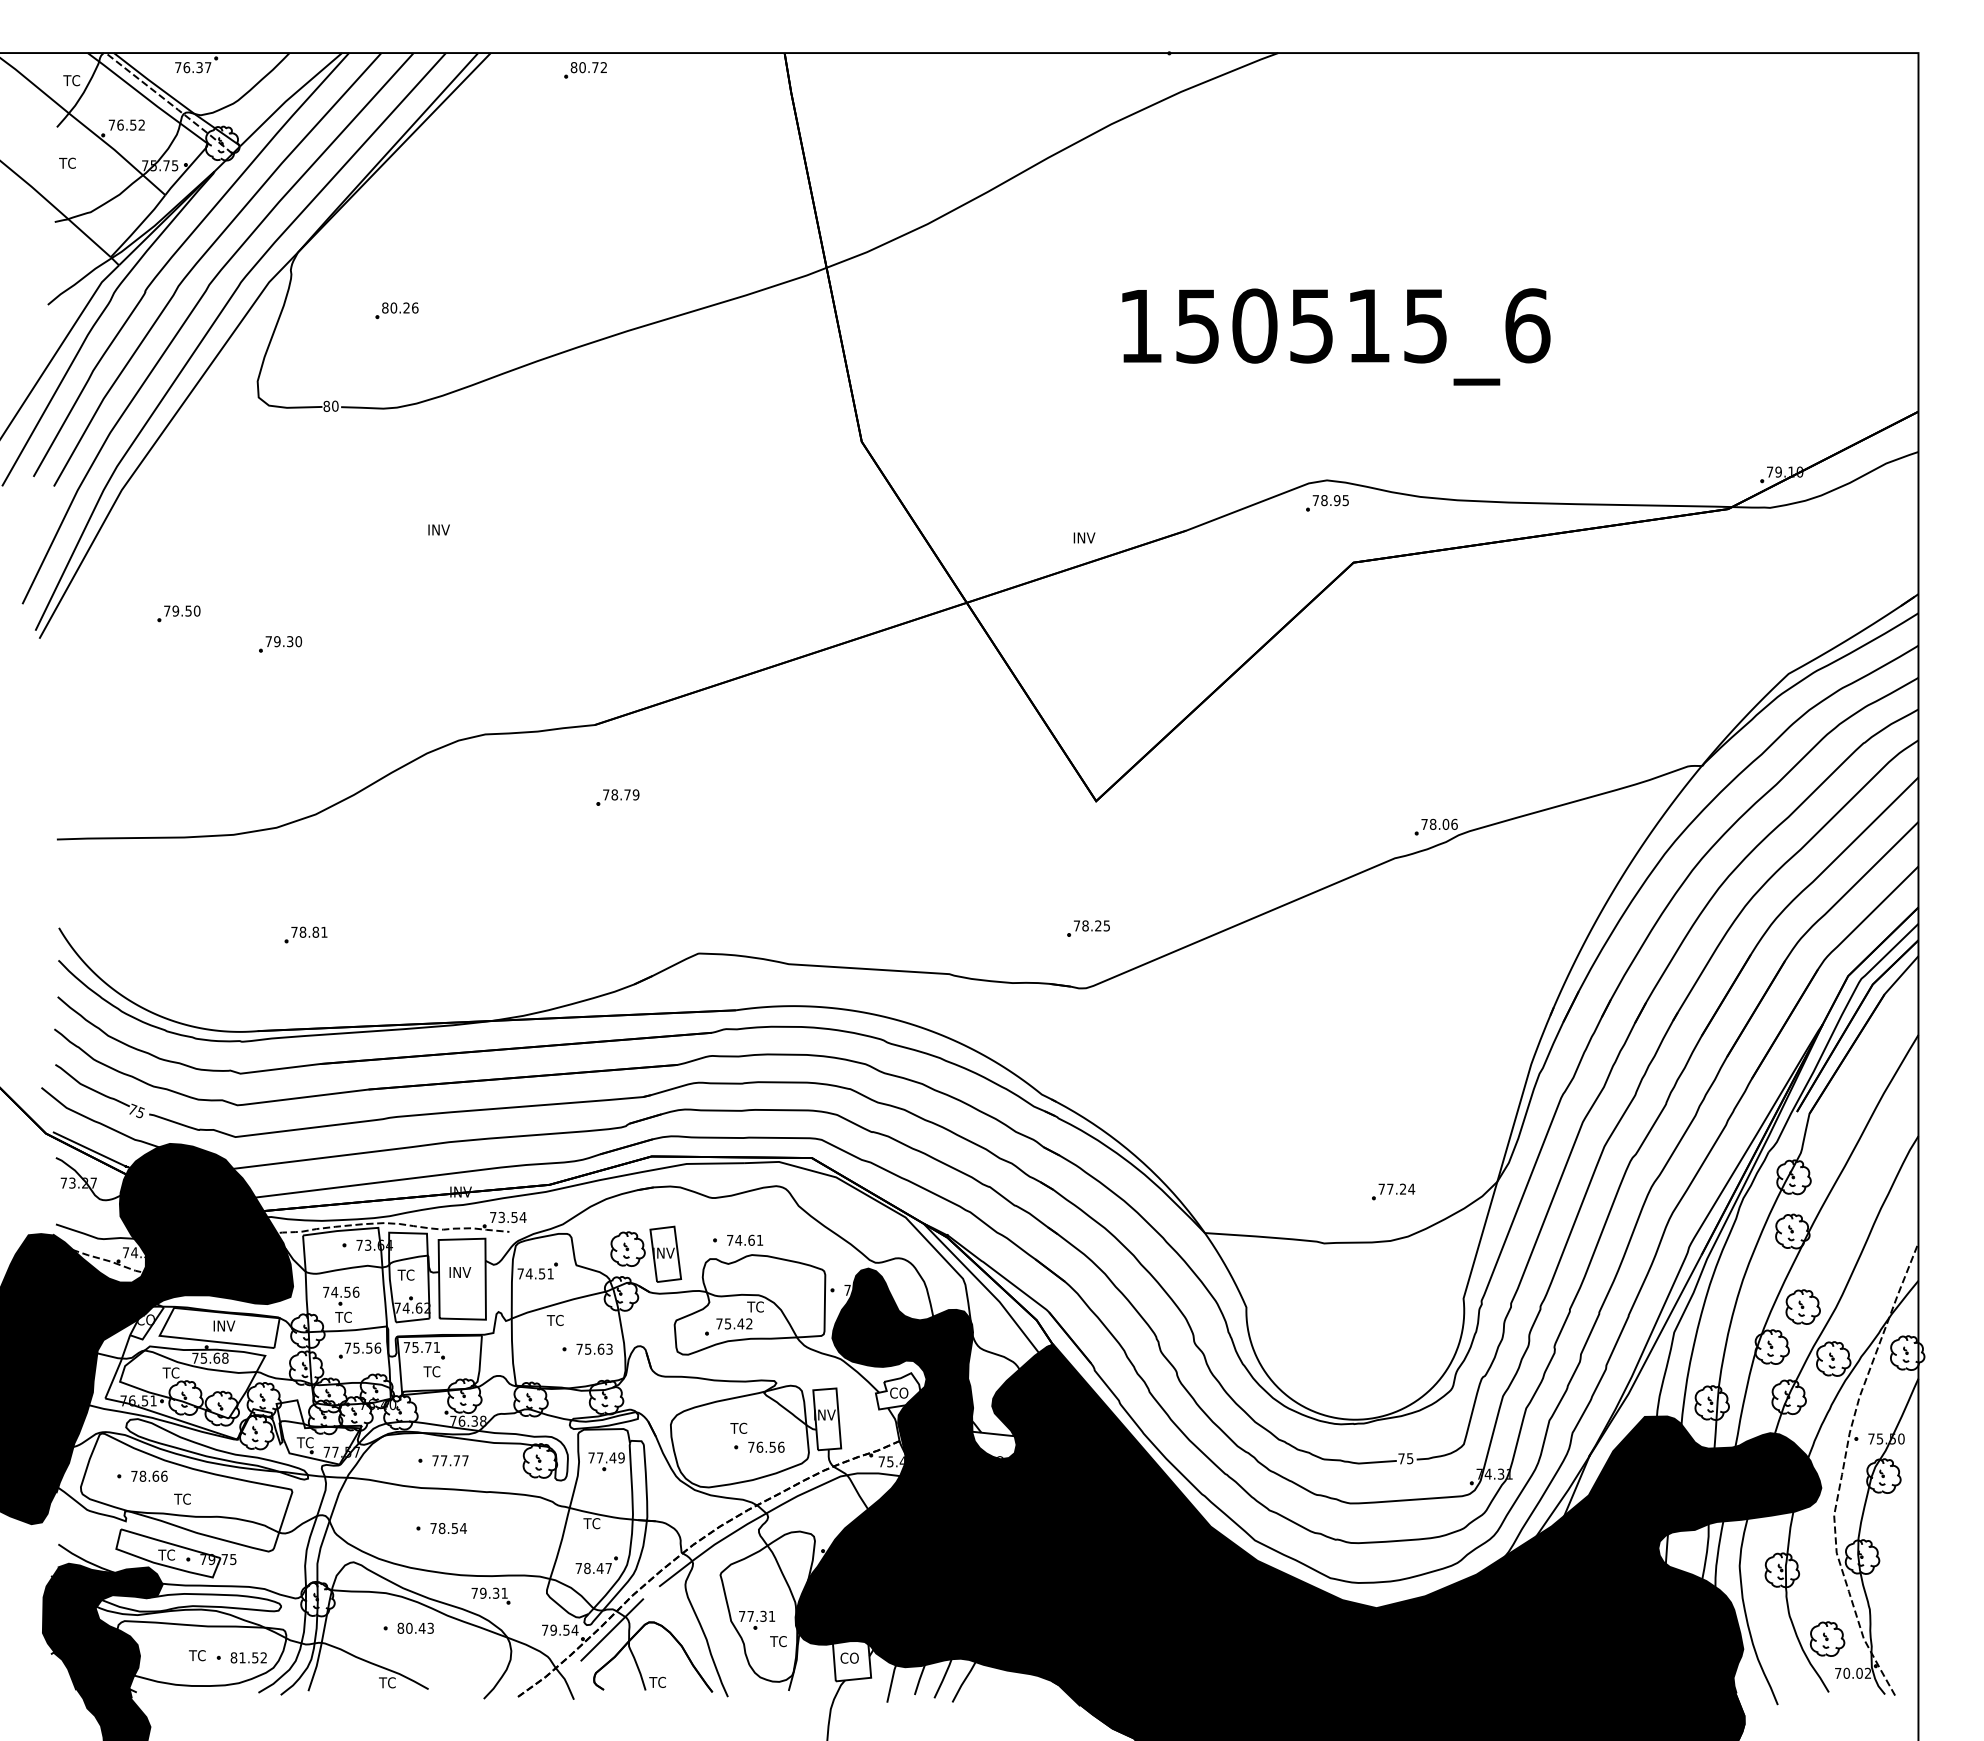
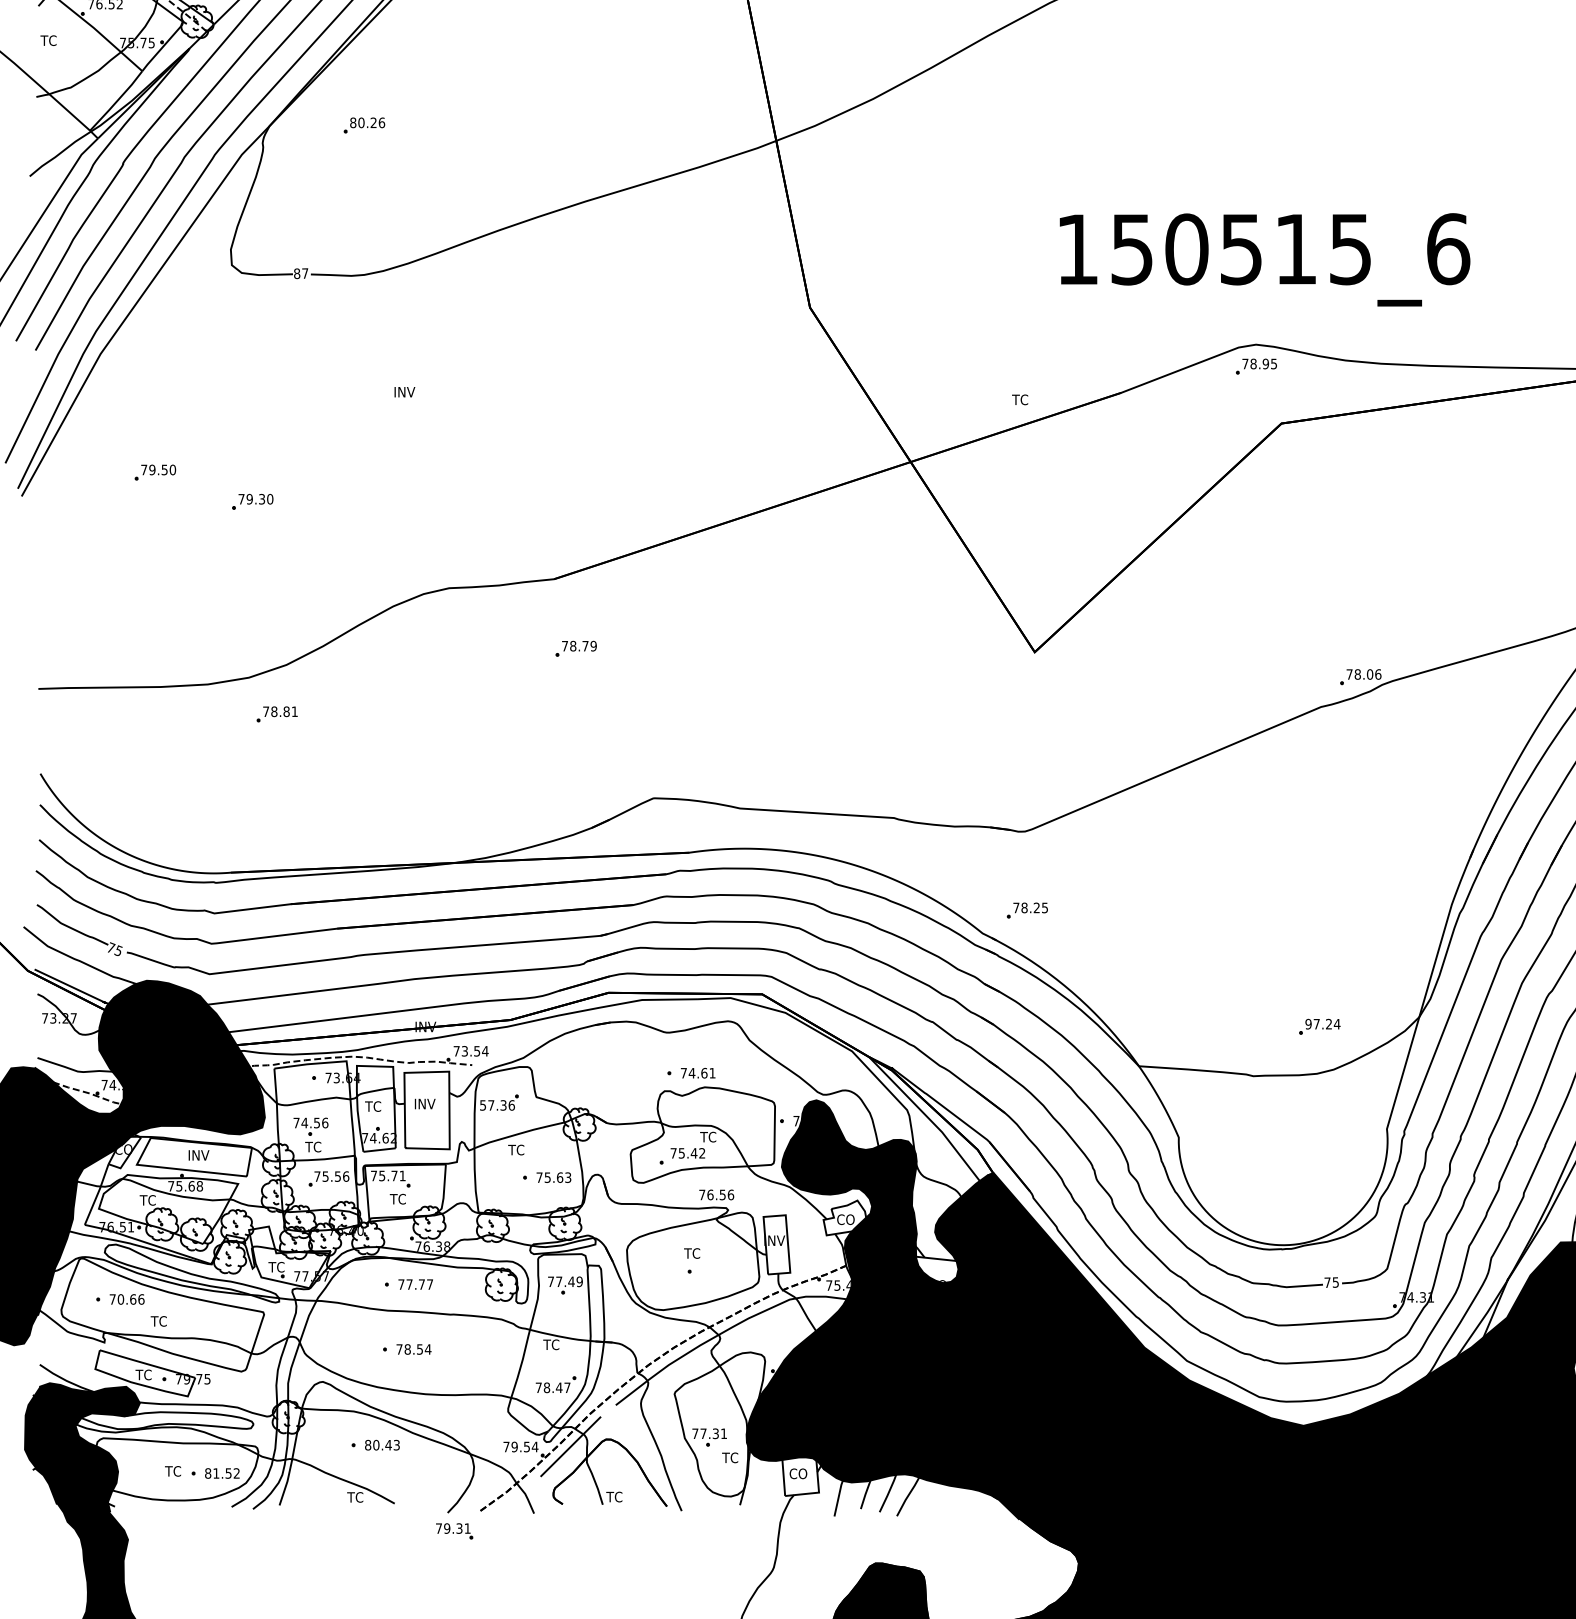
part: (396, 310) -> (363, 125), moved
text: (1336, 336) -> (1265, 259), moved
text: (335, 405) -> (305, 272), 80 -> 87
text: (1083, 537) -> (1022, 399), INV -> TC
part: (1088, 928) -> (1027, 910), moved
part: (305, 934) -> (276, 713), moved
text: (1381, 1188) -> (1308, 1023), 77.24 -> 97.24
part: (646, 1253) -> (603, 1085), removed
text: (535, 1273) -> (497, 1105), 74.51 -> 57.36
text: (766, 1446) -> (716, 1194), moved
text: (142, 1476) -> (120, 1299), 78.66 -> 70.66
part: (490, 1595) -> (454, 1530), moved

